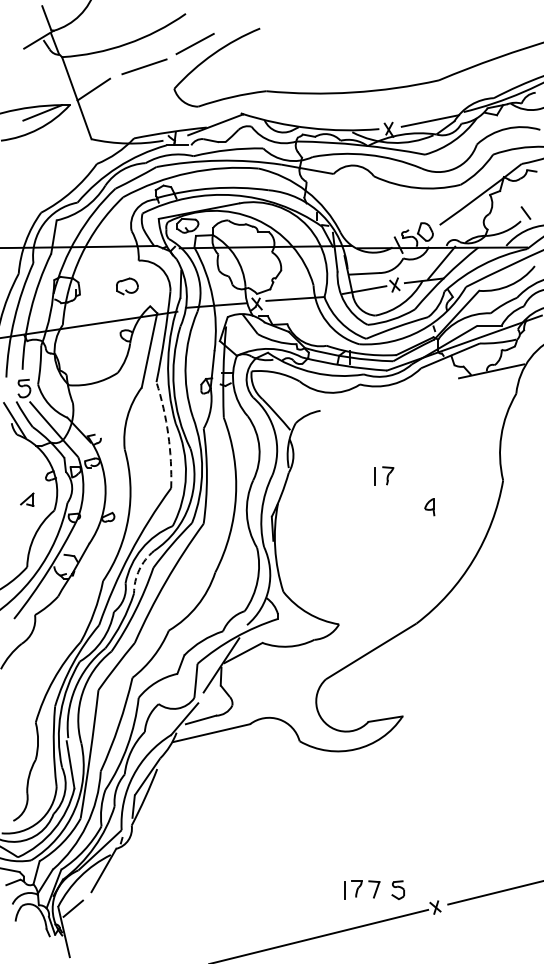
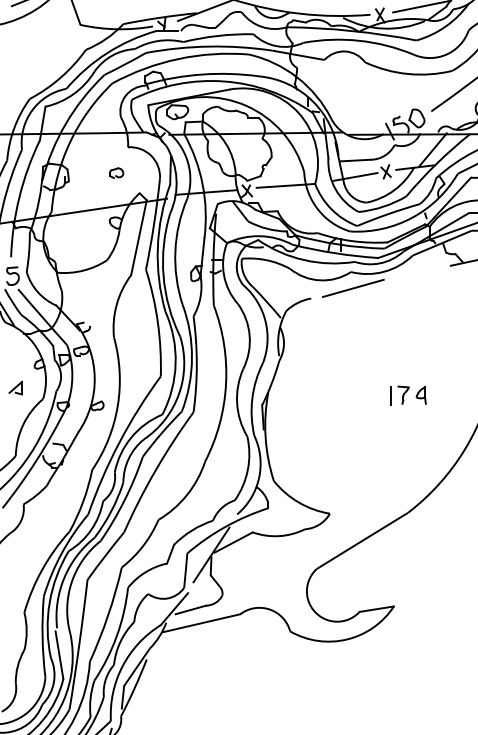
part: (127, 286) -> (116, 173), size x0.62
line: (362, 400) -> (353, 288), added
arc: (168, 434) -> (158, 322), dashed -> solid
part: (384, 475) -> (399, 394), moved
arc: (139, 569) -> (128, 458), dashed -> solid

